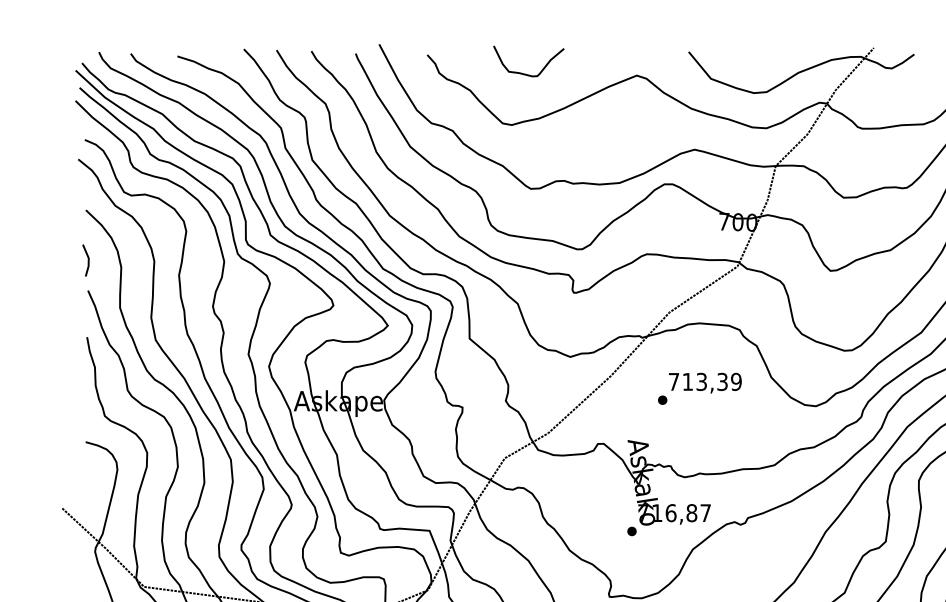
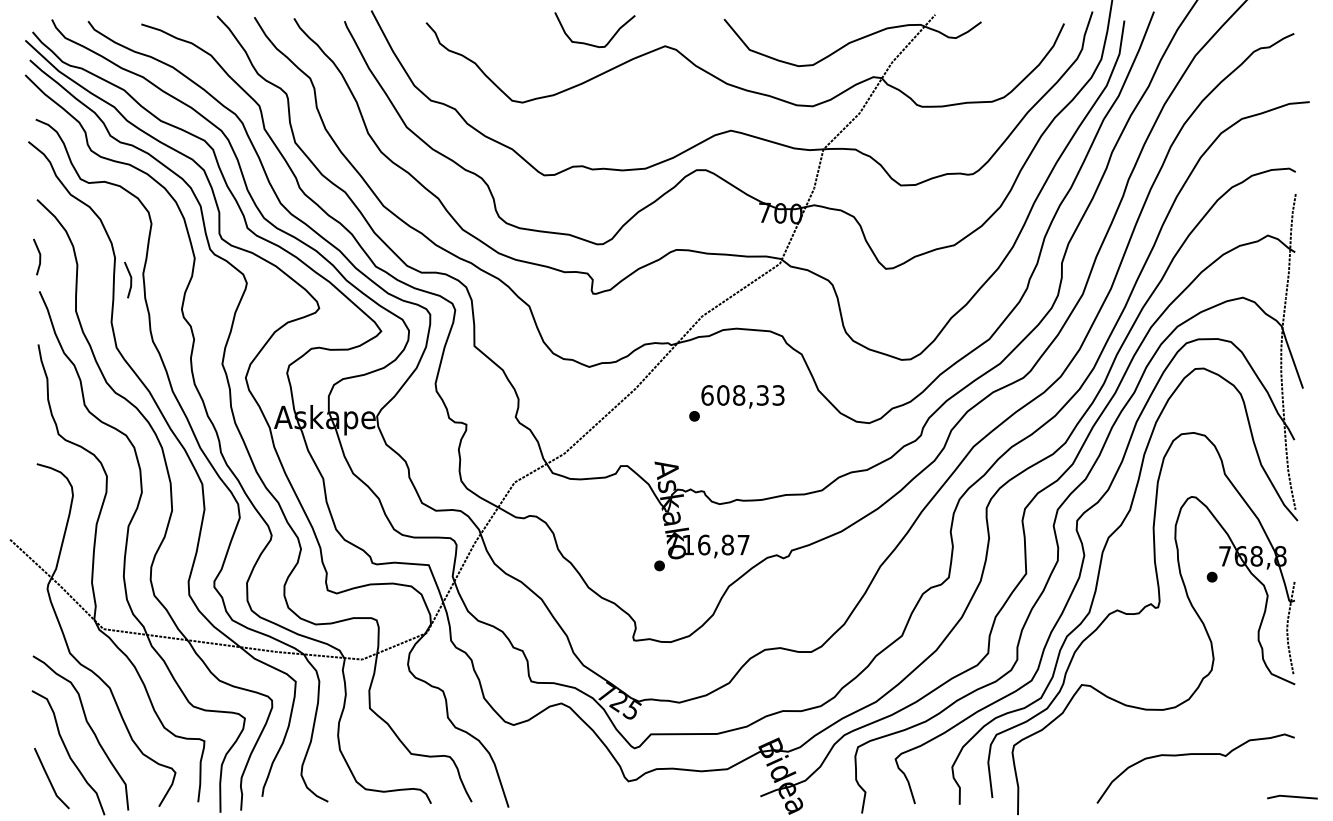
curve: (524, 73) -> (589, 43), moved
line: (167, 280) -> (130, 279), added
text: (704, 381) -> (742, 395), 713,39 -> 608,33

